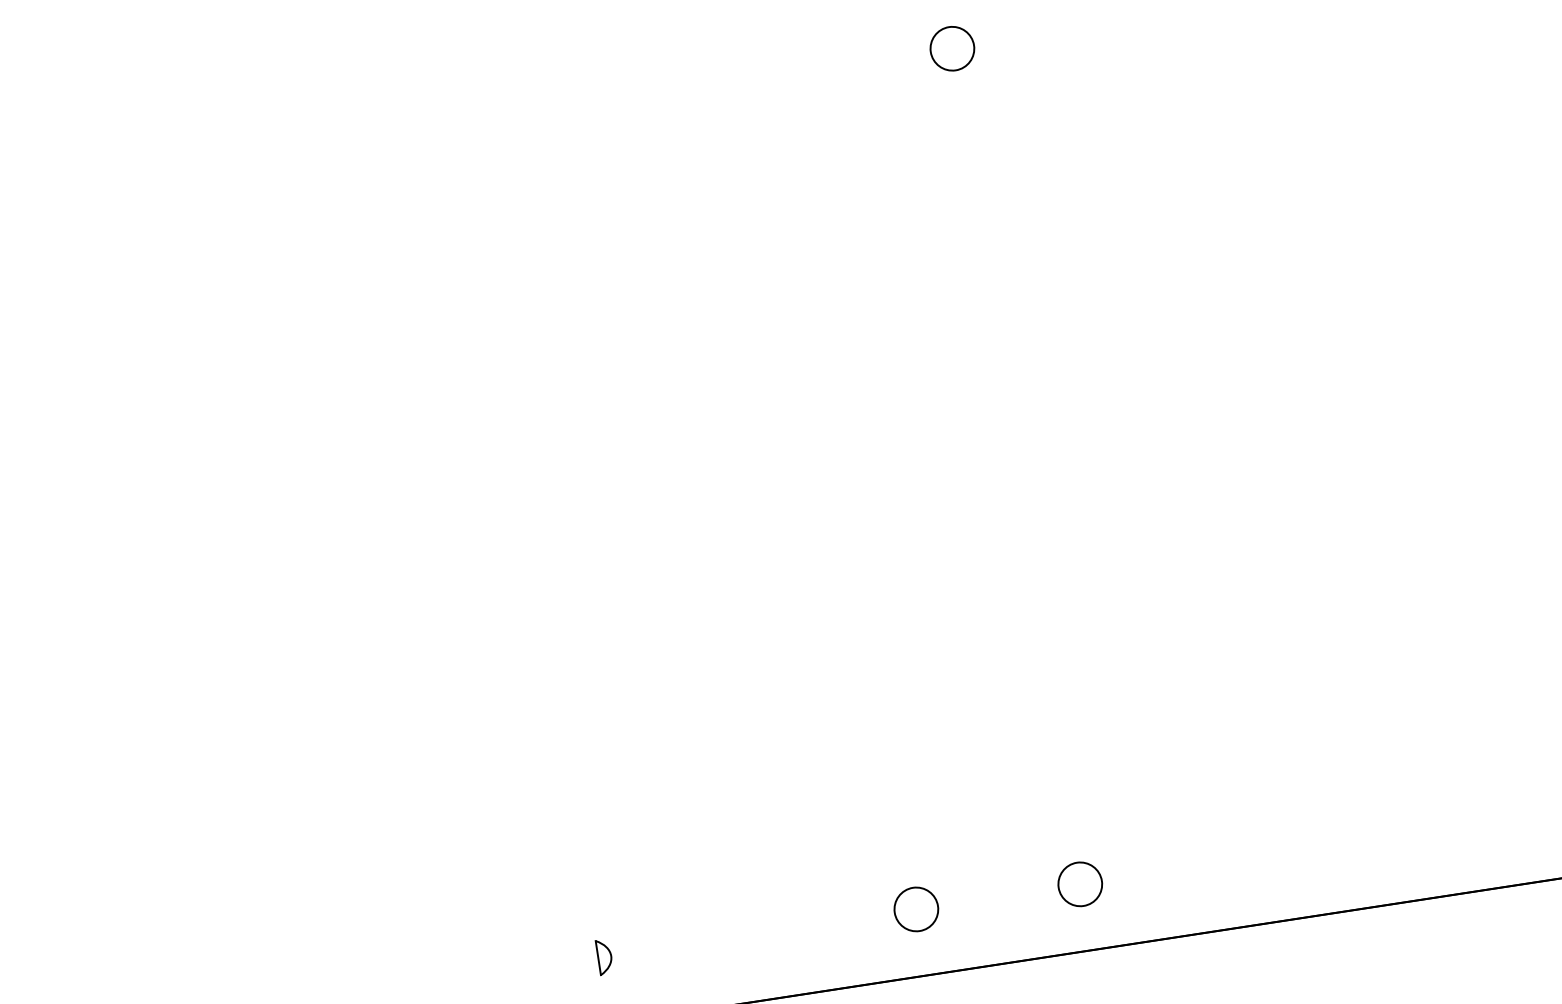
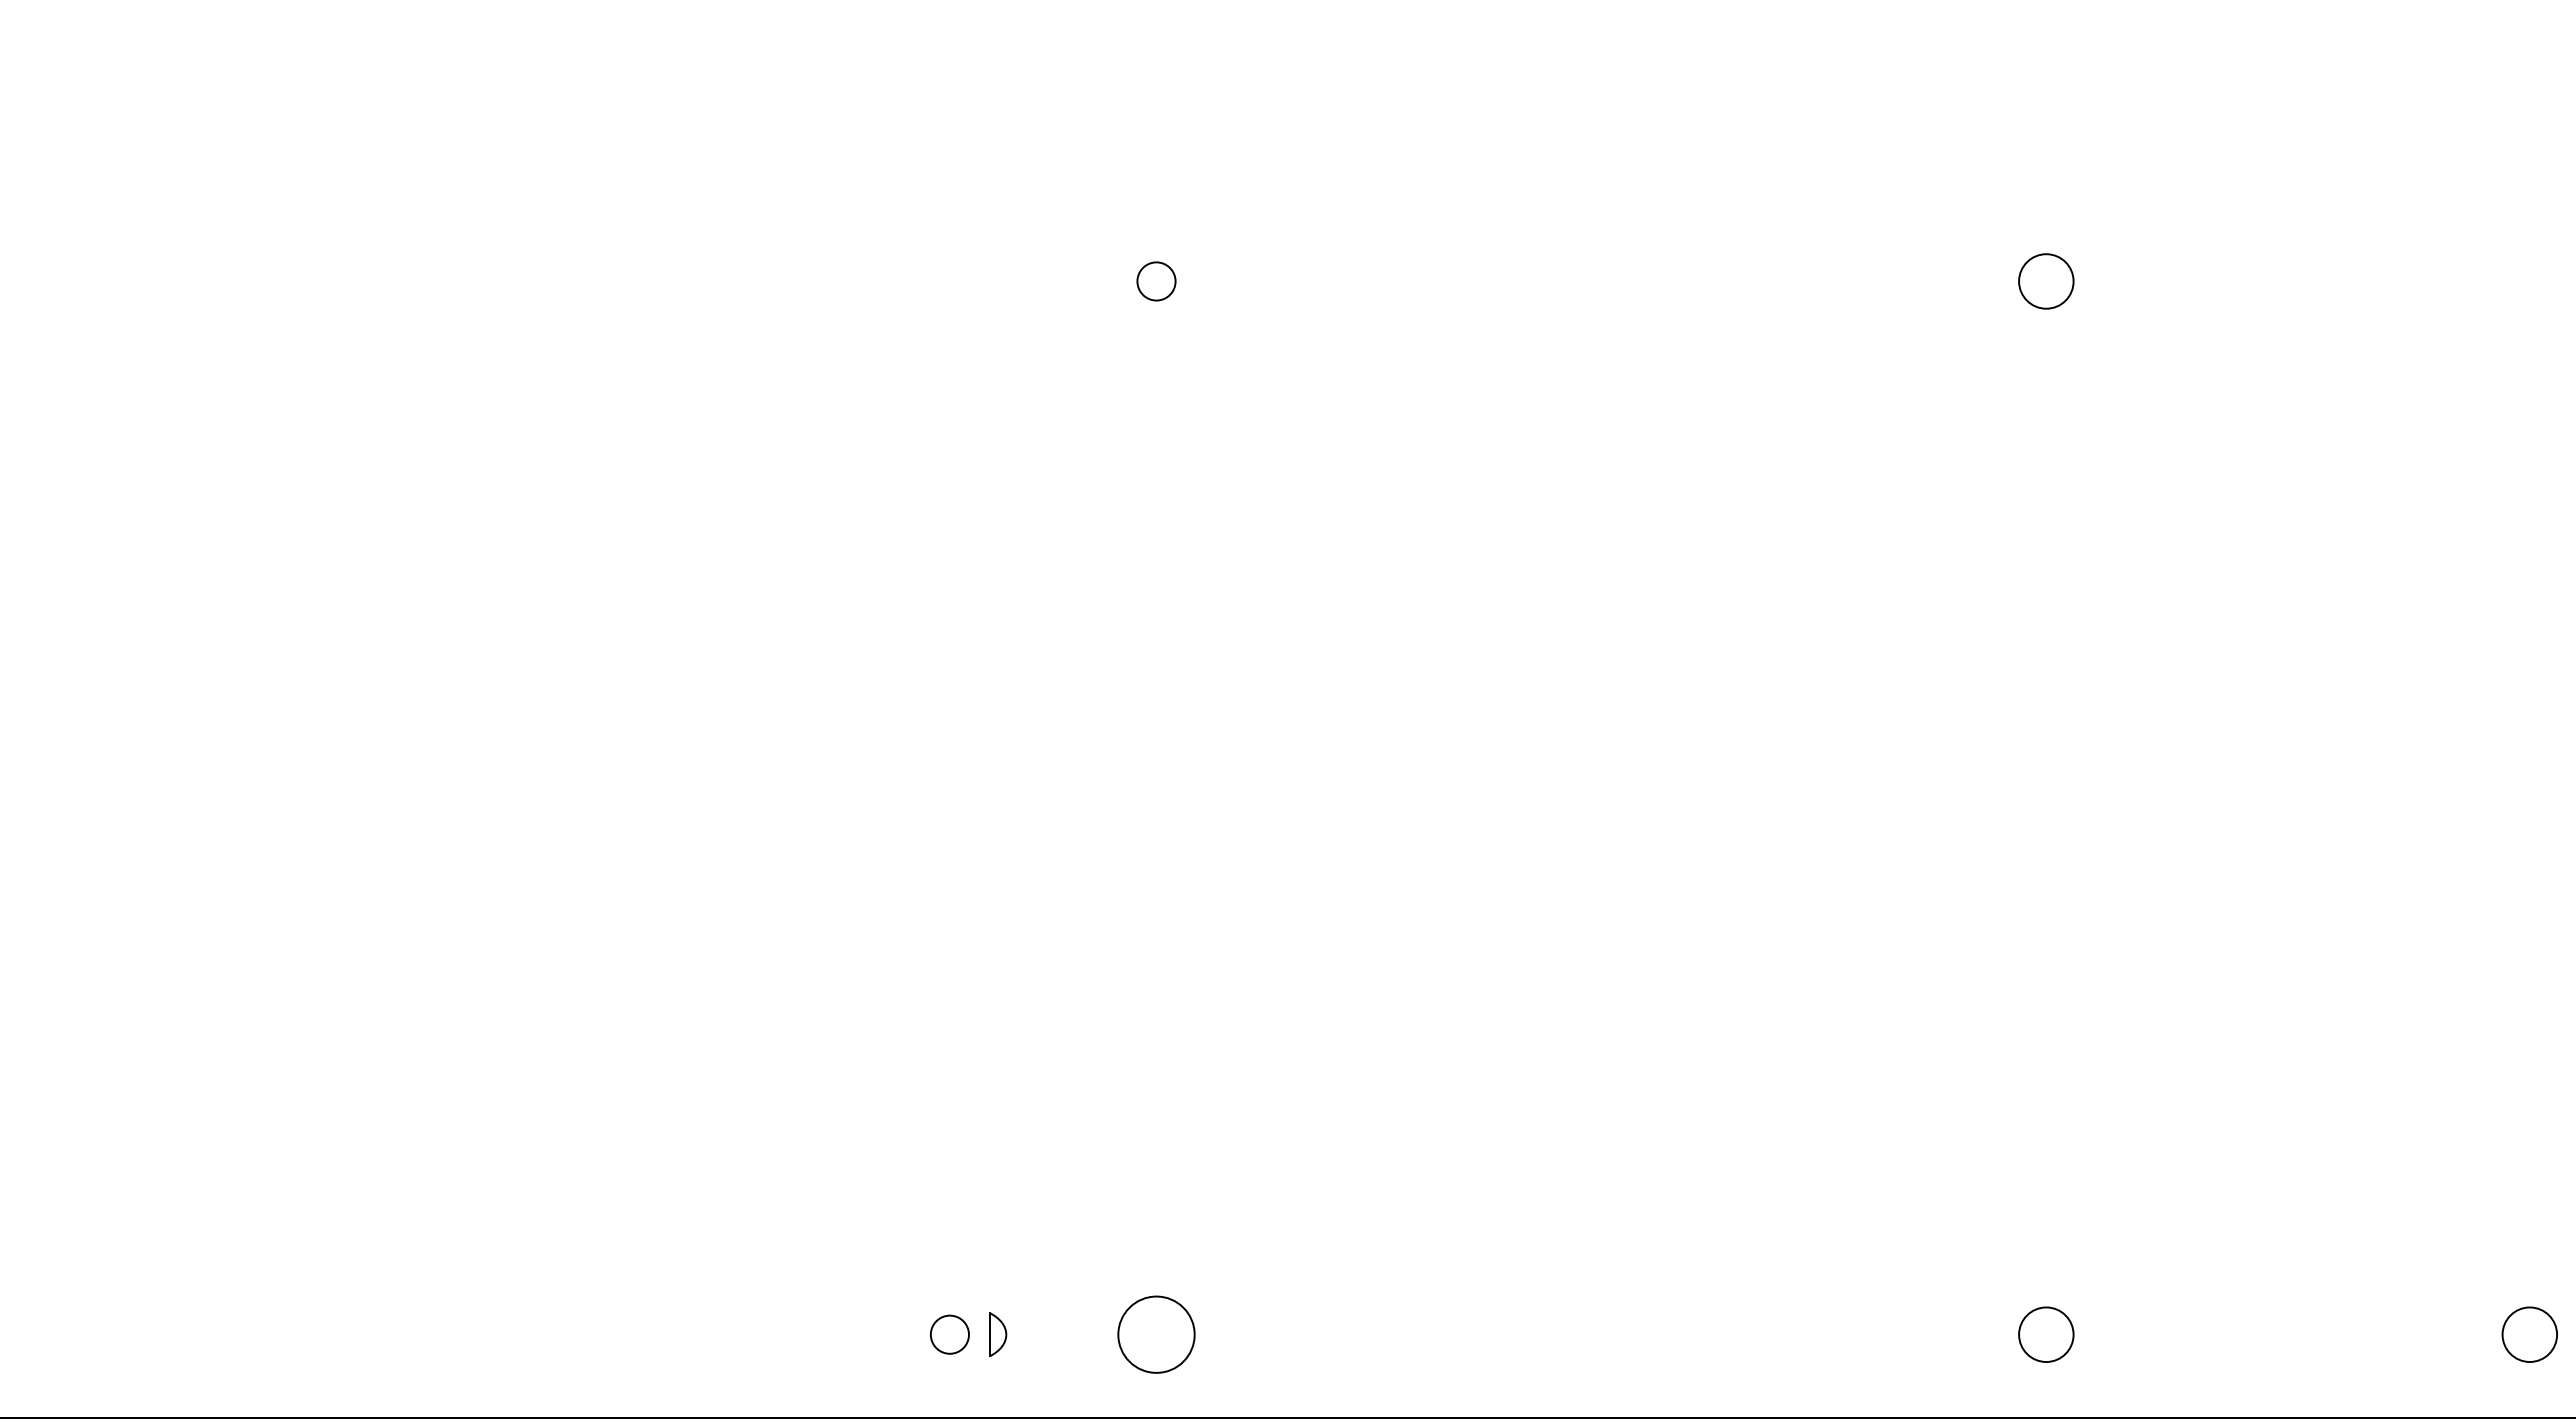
circle: (952, 48) -> (1156, 281), size x0.7
circle: (1080, 884) -> (1156, 1334), size x1.4
circle: (916, 909) -> (949, 1334), size x0.7
part: (605, 956) -> (998, 1334), moved

